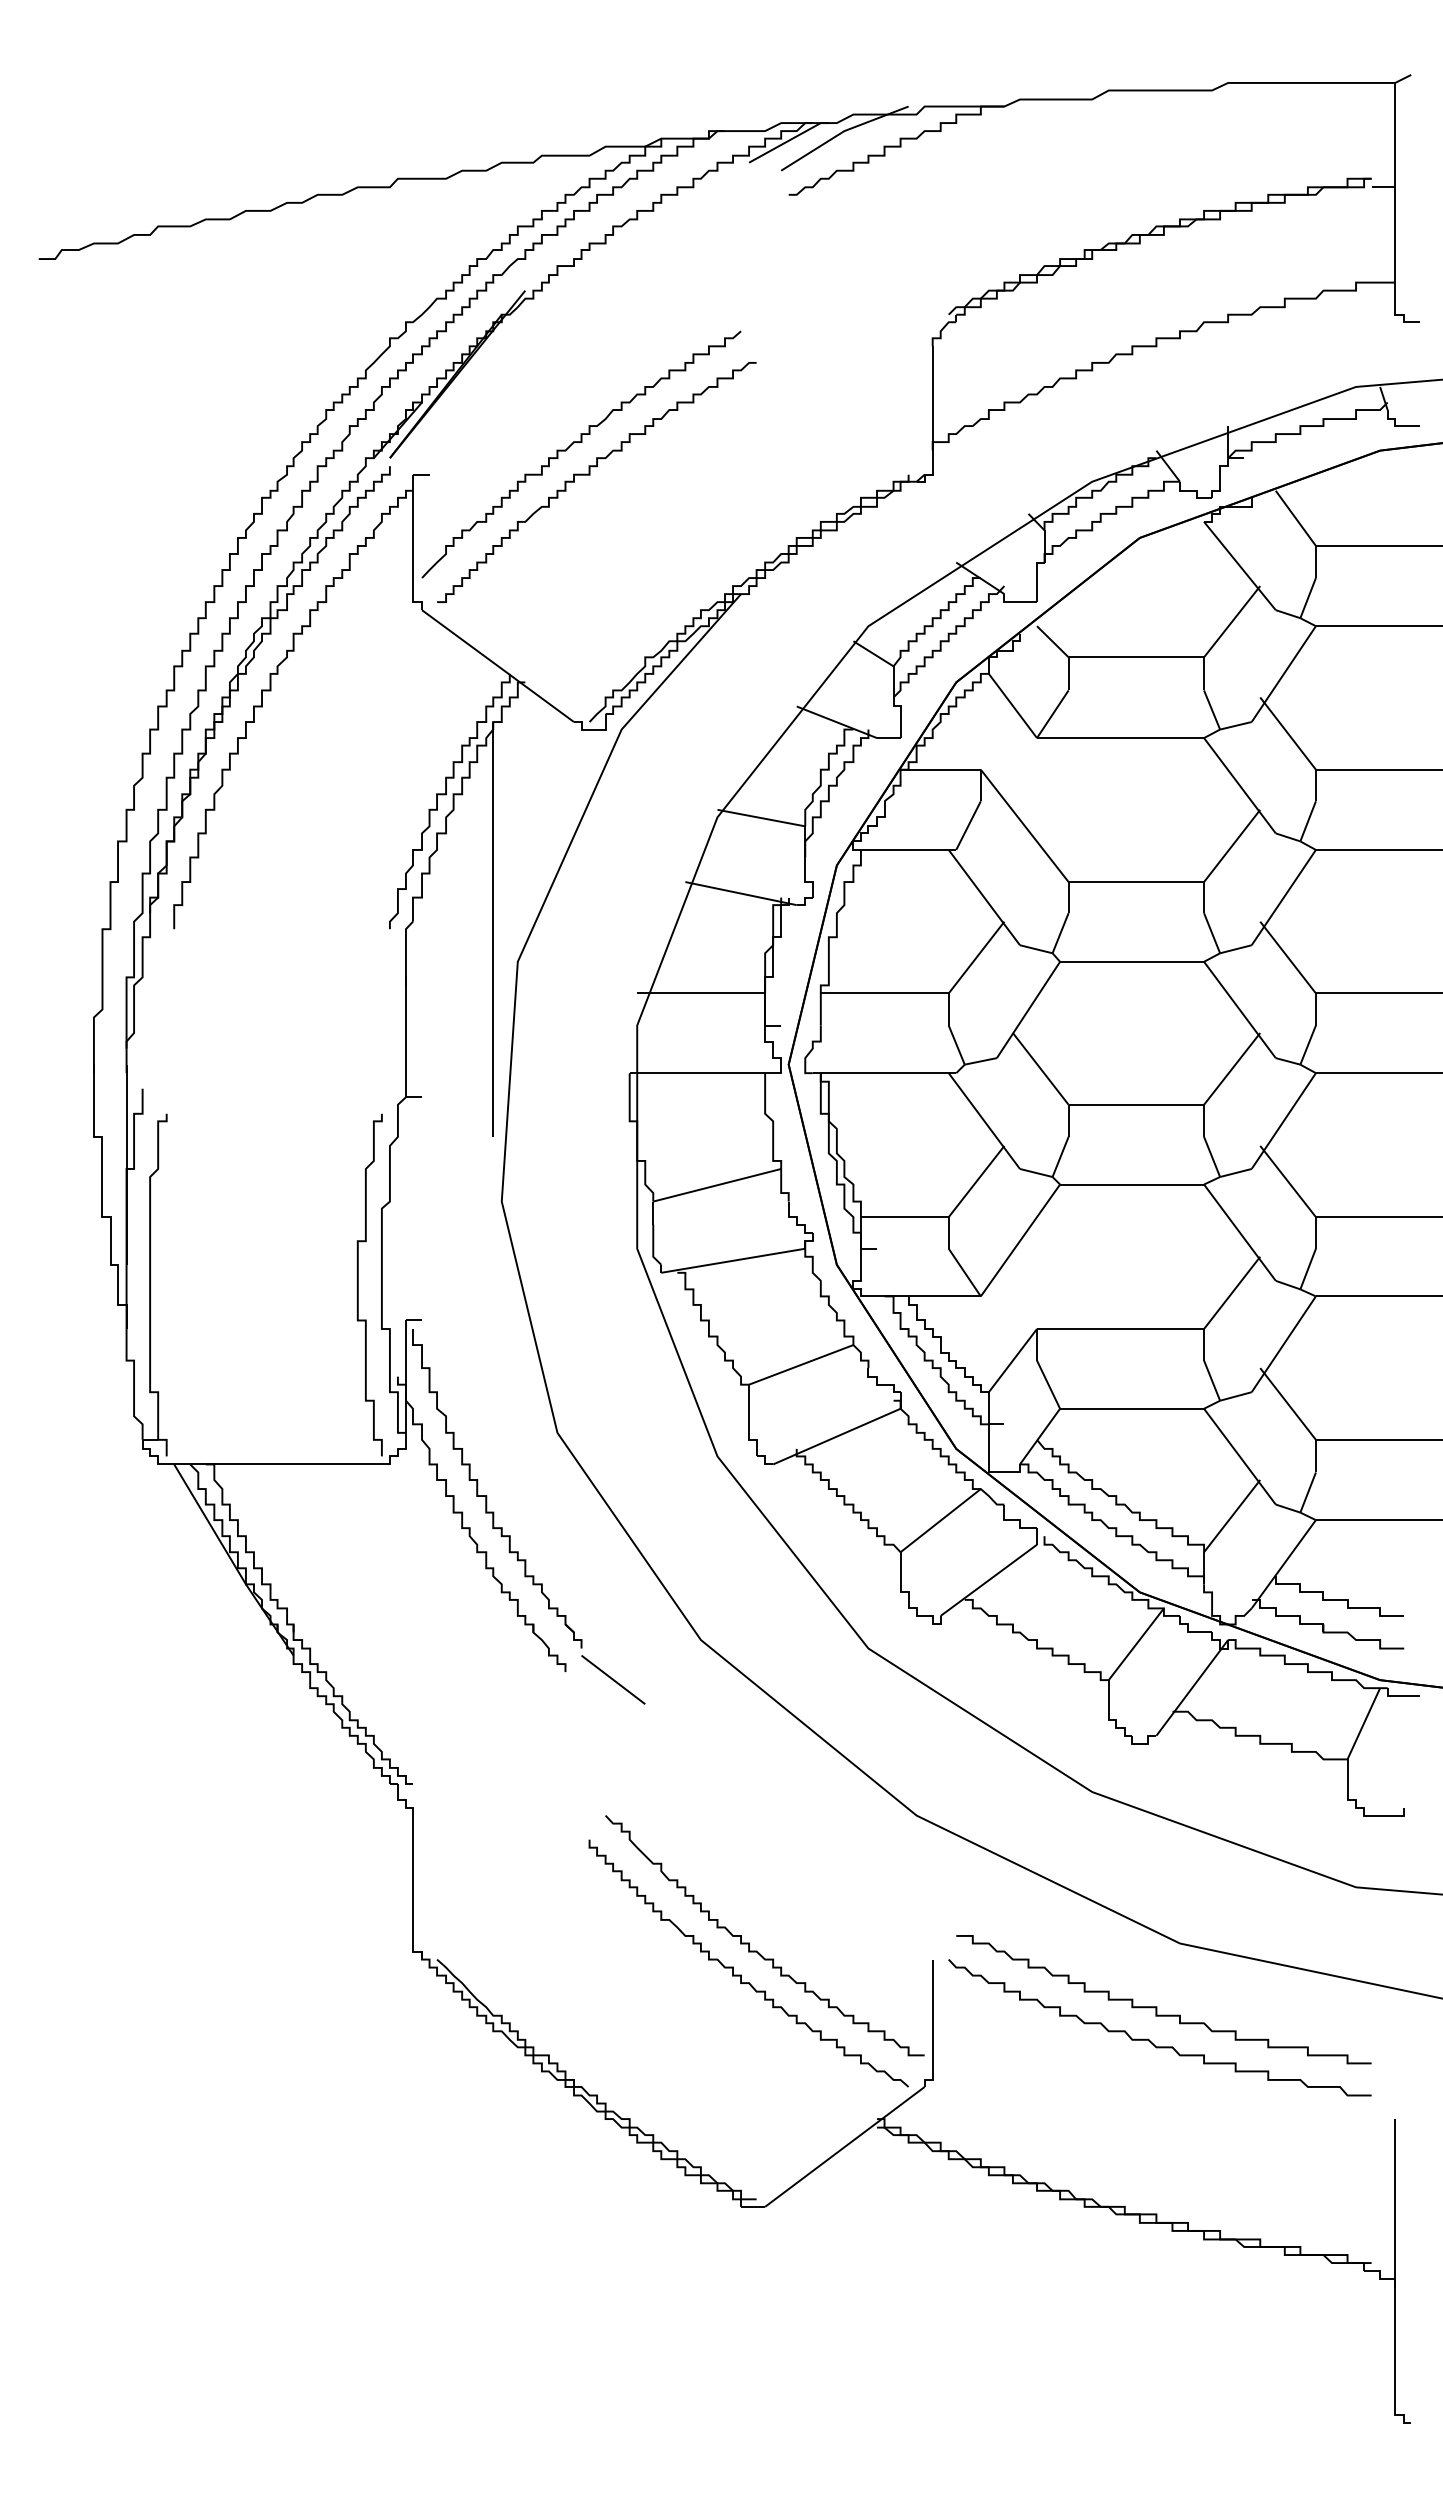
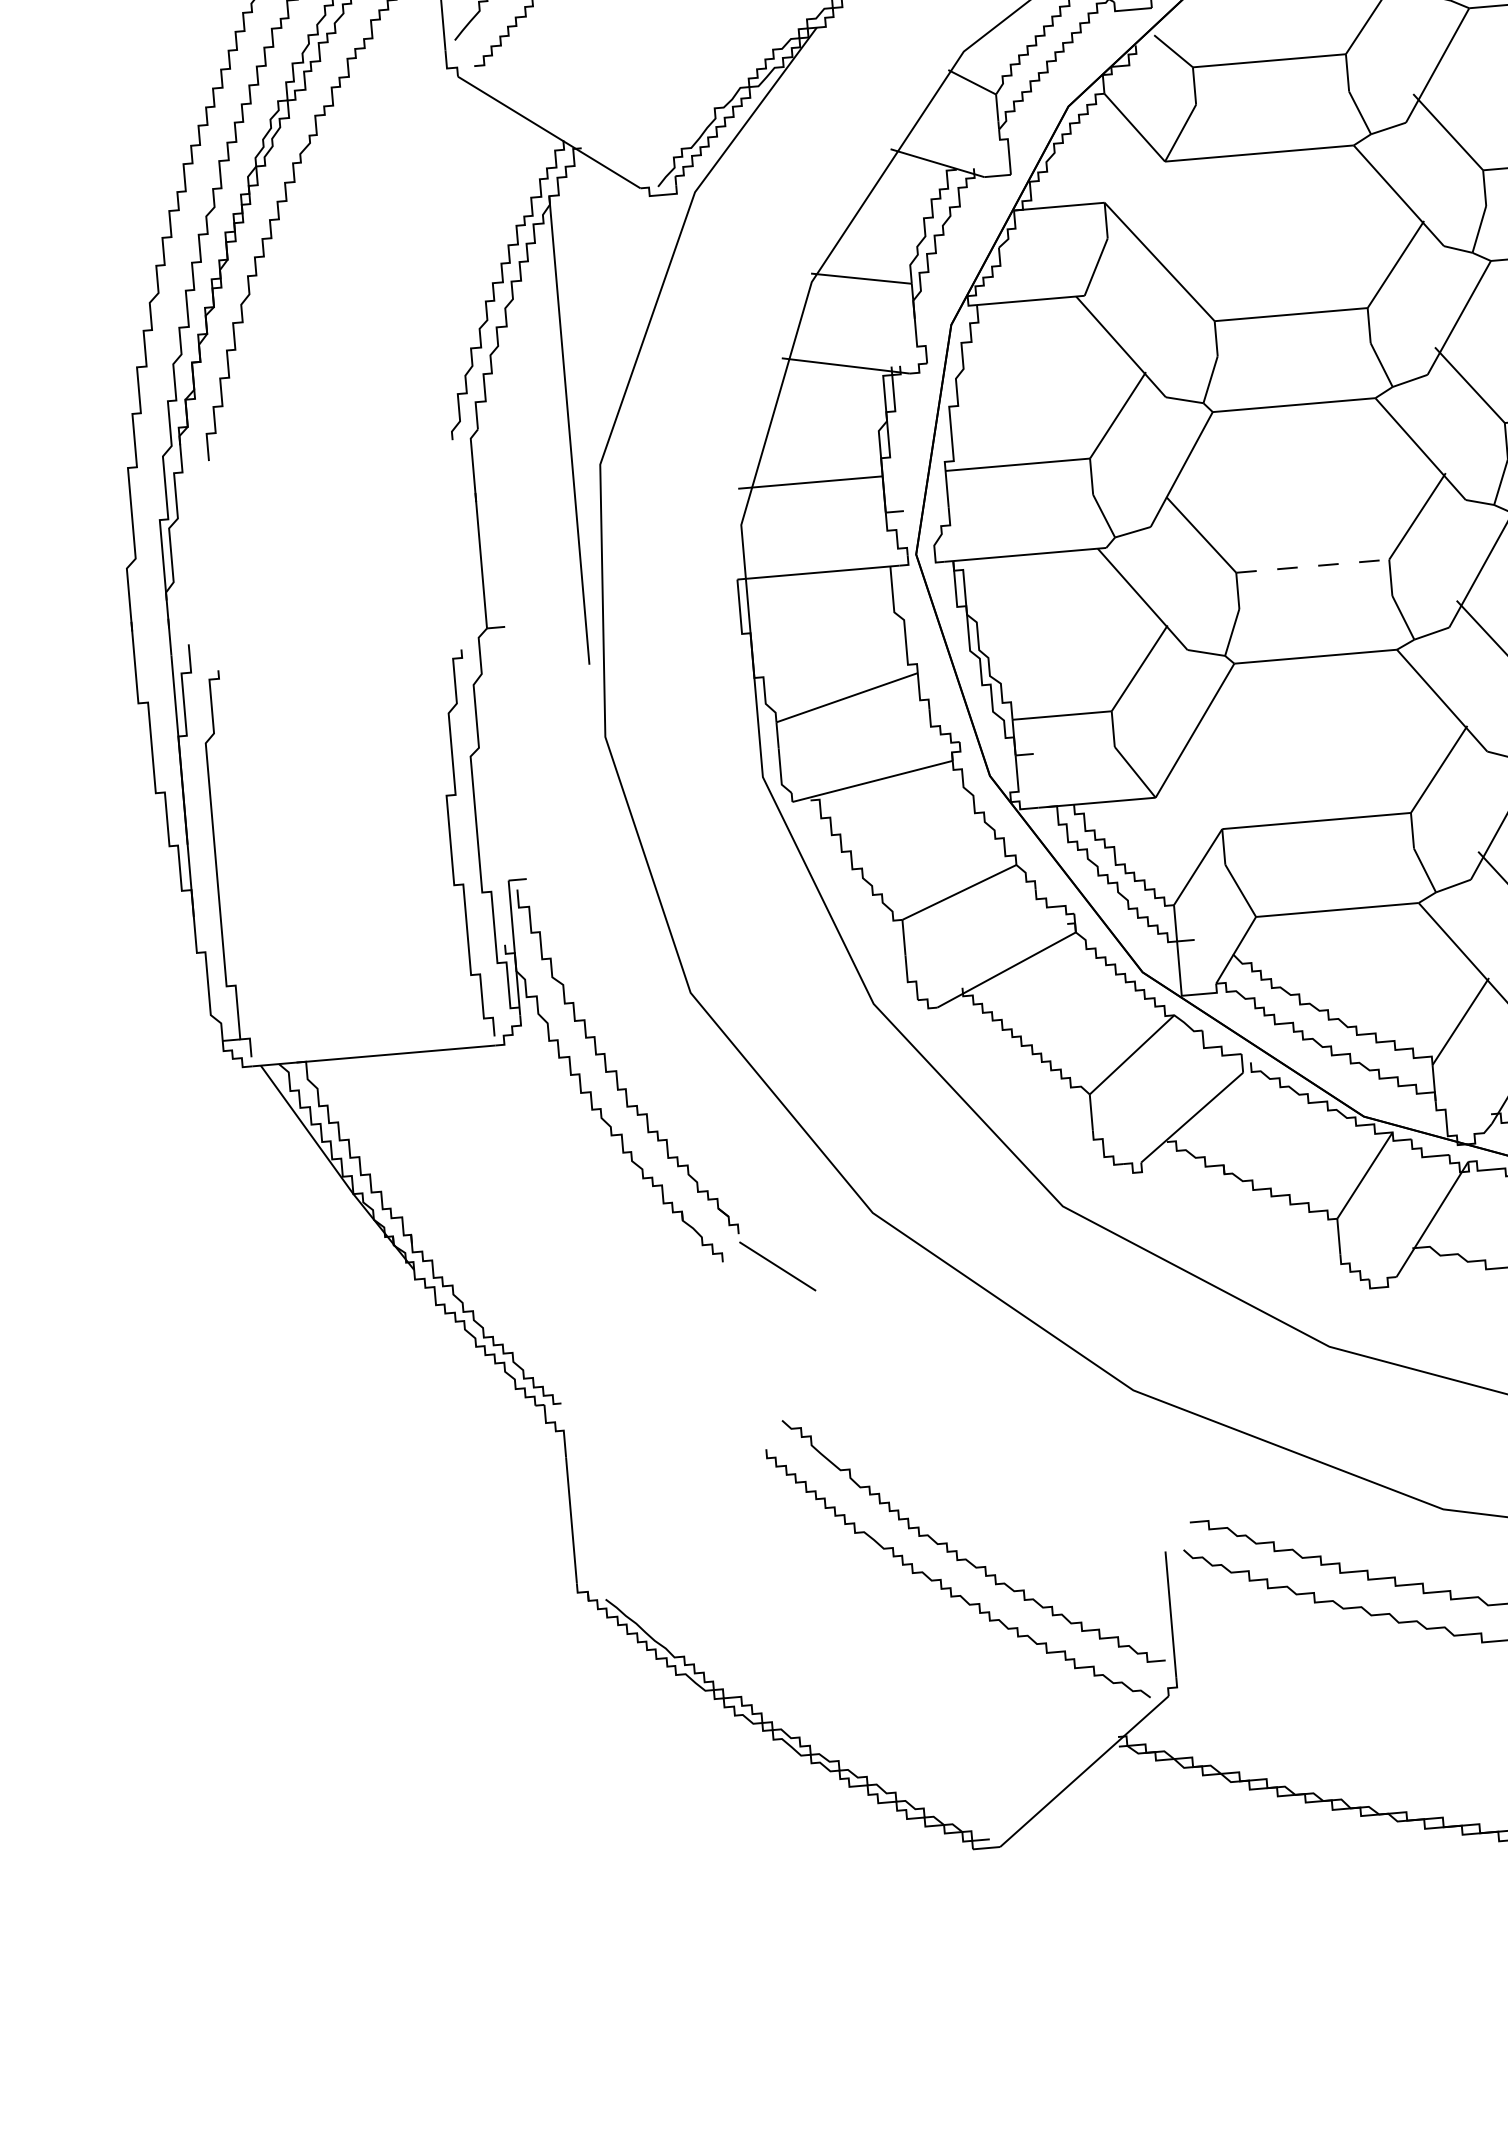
line: (1136, 1104) -> (1312, 565), solid -> dashed

